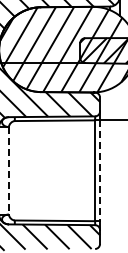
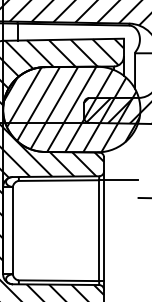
line: (8, 170) -> (12, 230), dashed -> solid
line: (100, 171) -> (104, 231), dashed -> solid

